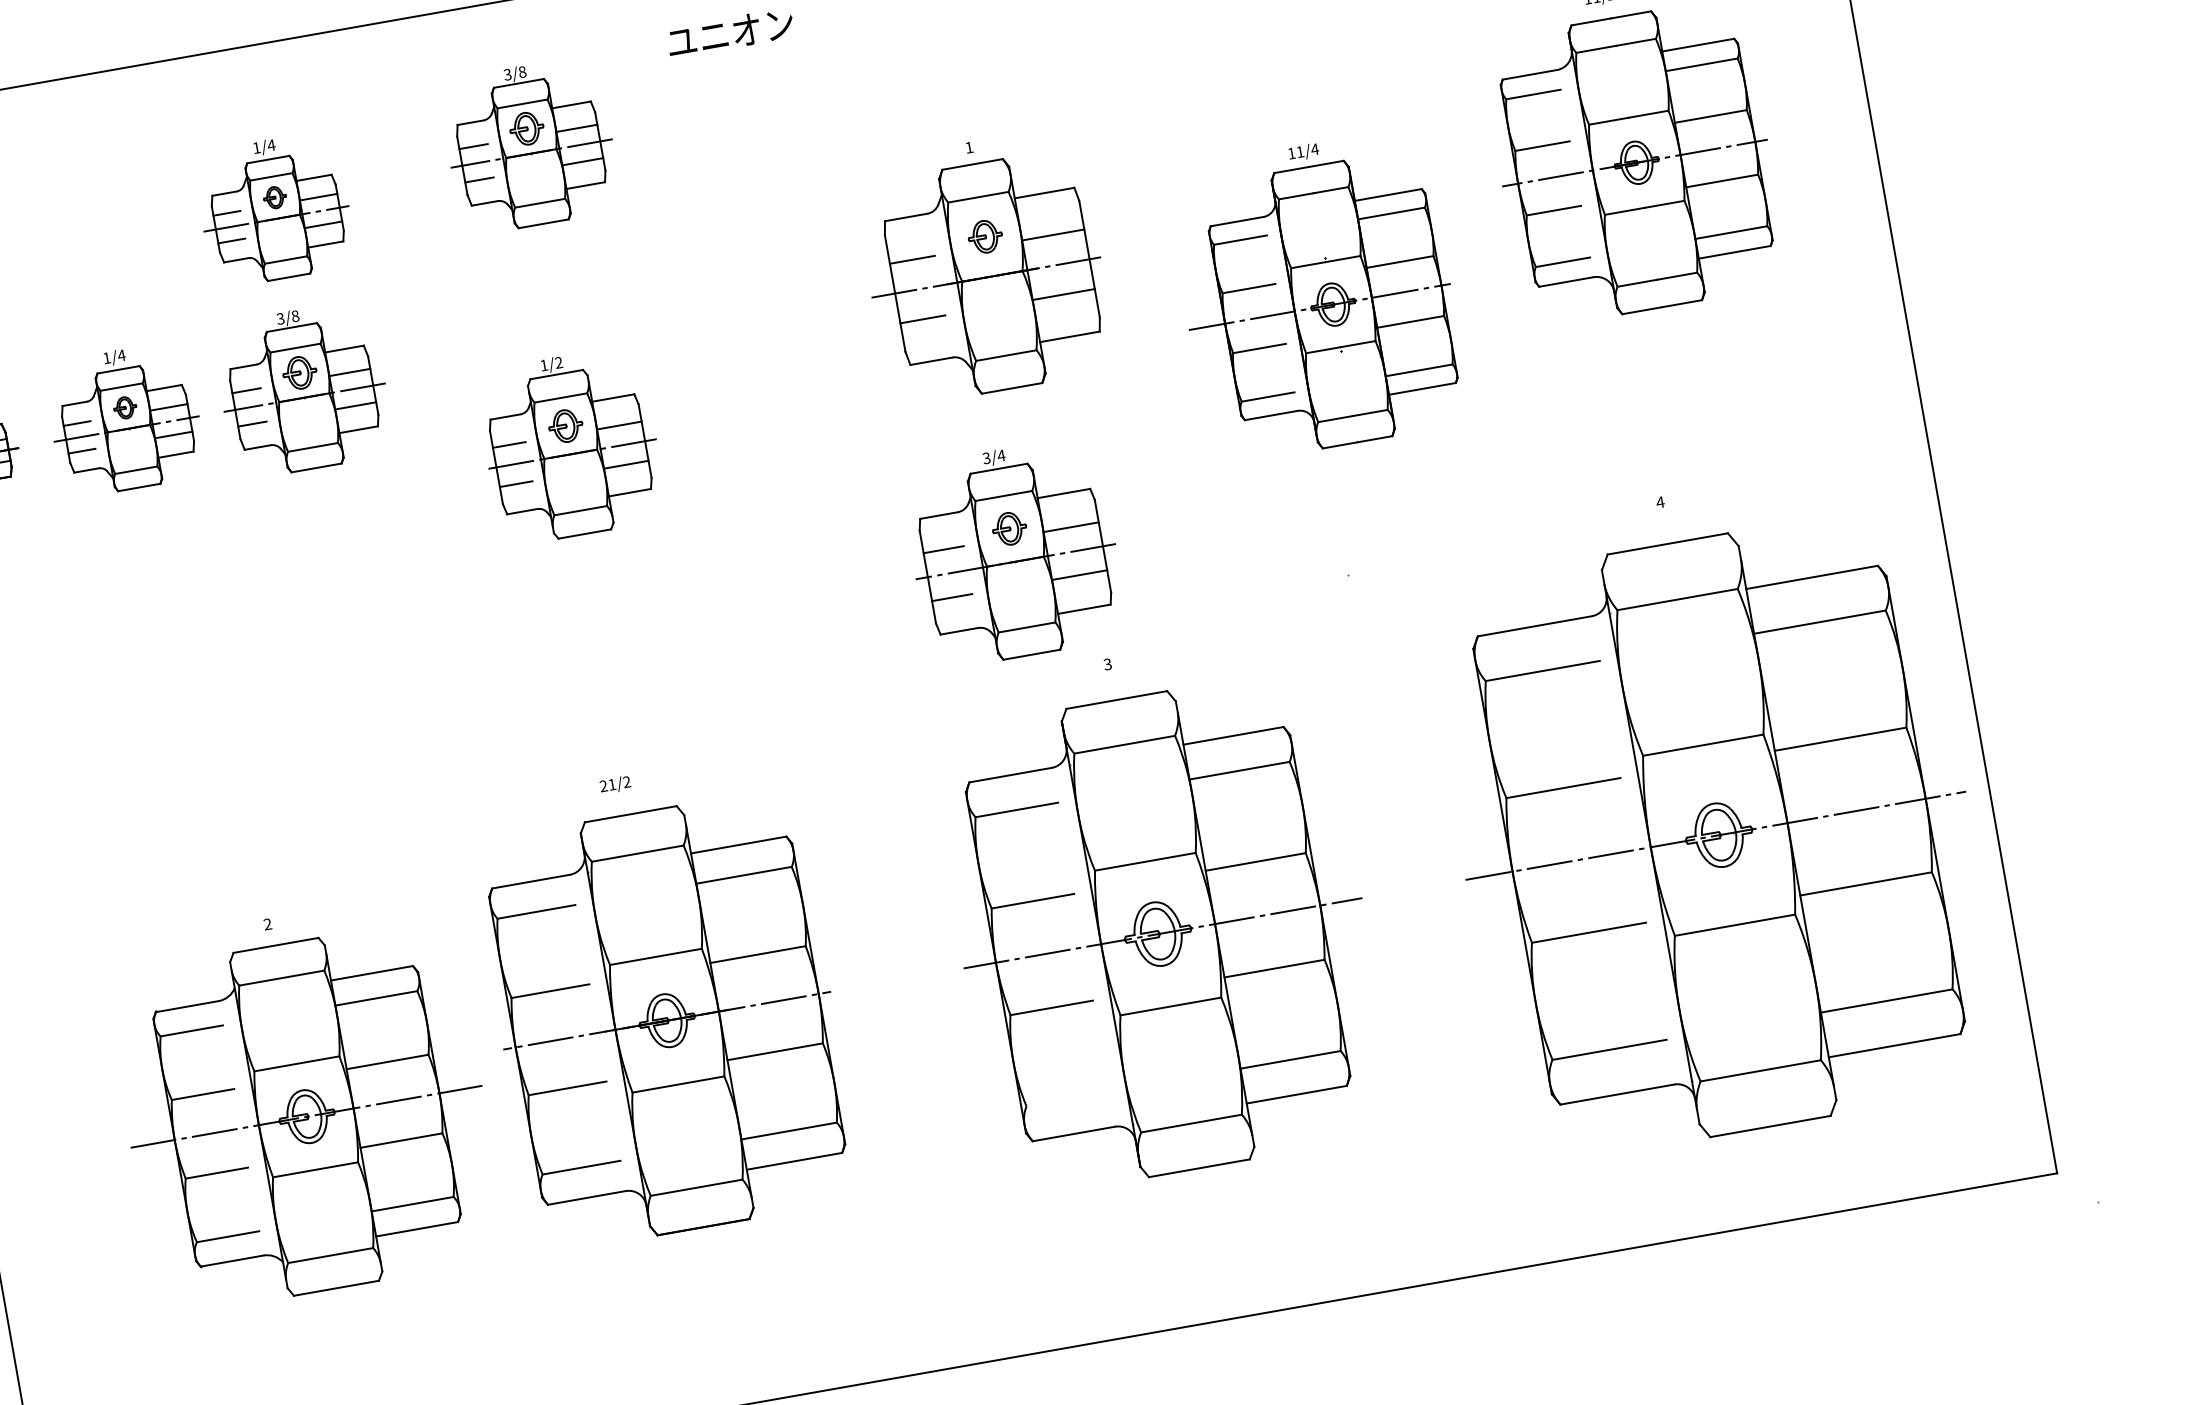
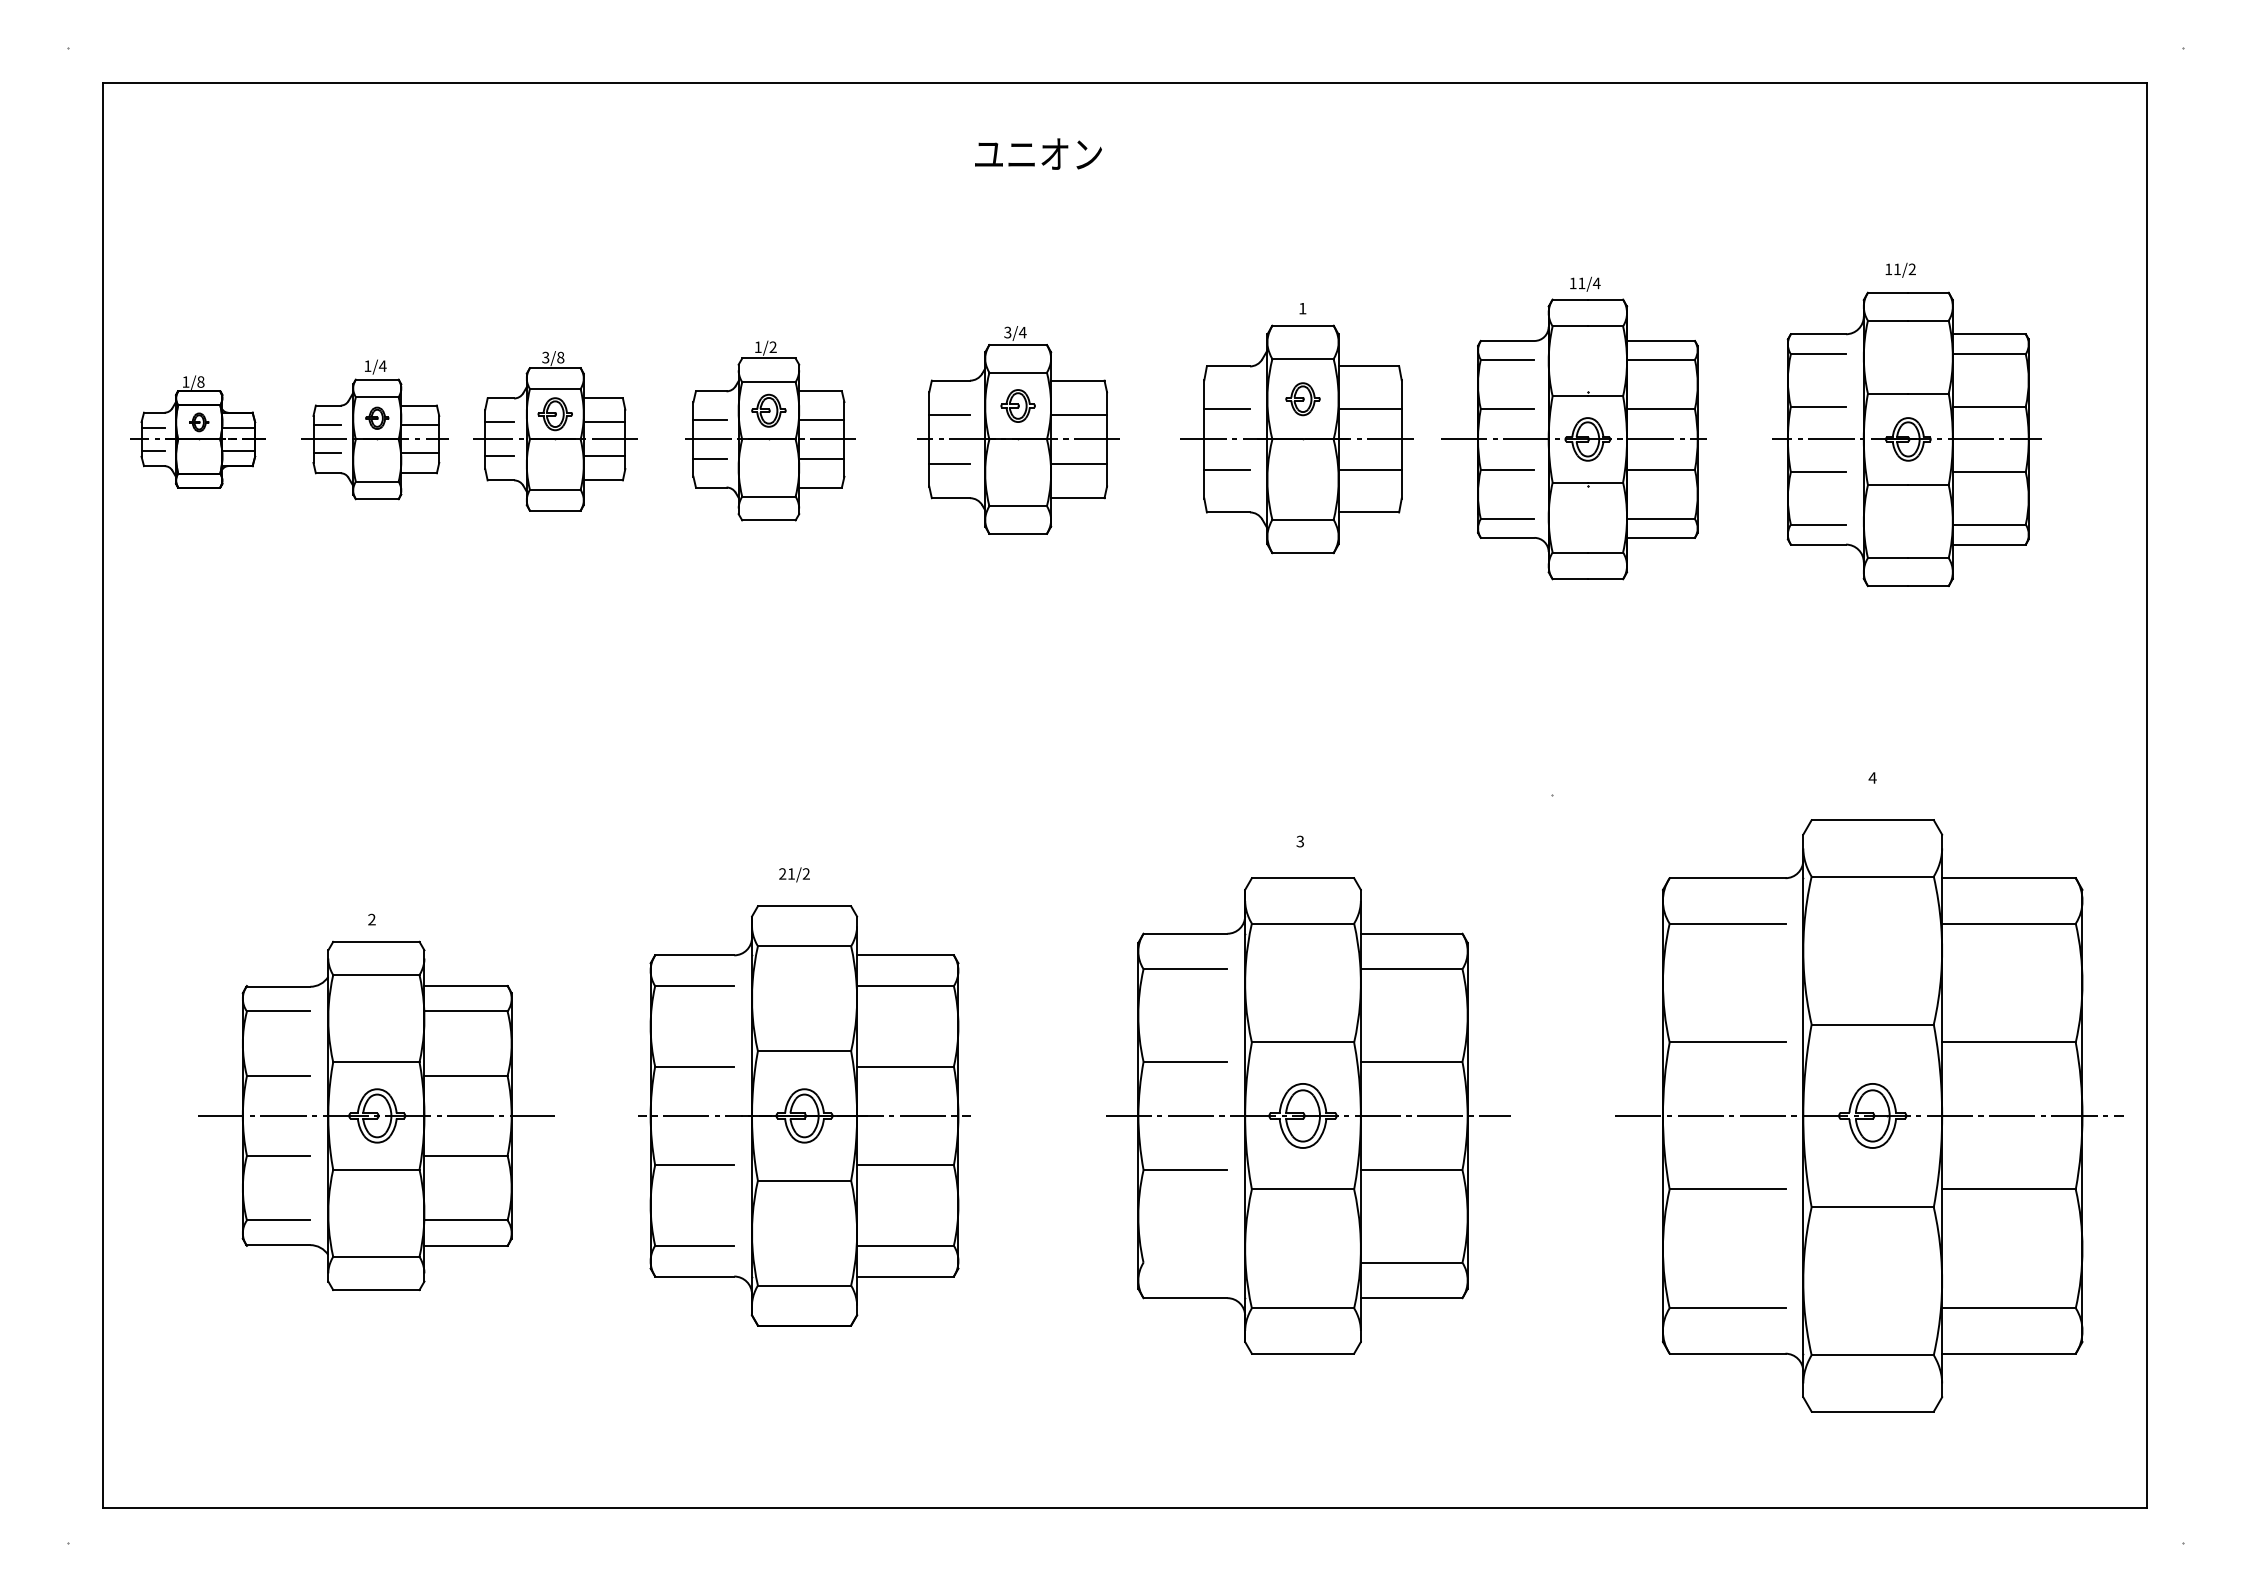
part: (530, 145) -> (821, 230), removed
part: (274, 209) -> (558, 248), removed
part: (984, 266) -> (1296, 428), moved
part: (1317, 296) -> (1573, 428), moved
part: (570, 445) -> (770, 430), moved
part: (1014, 552) -> (1018, 430), moved
part: (304, 1103) -> (376, 1102), moved

